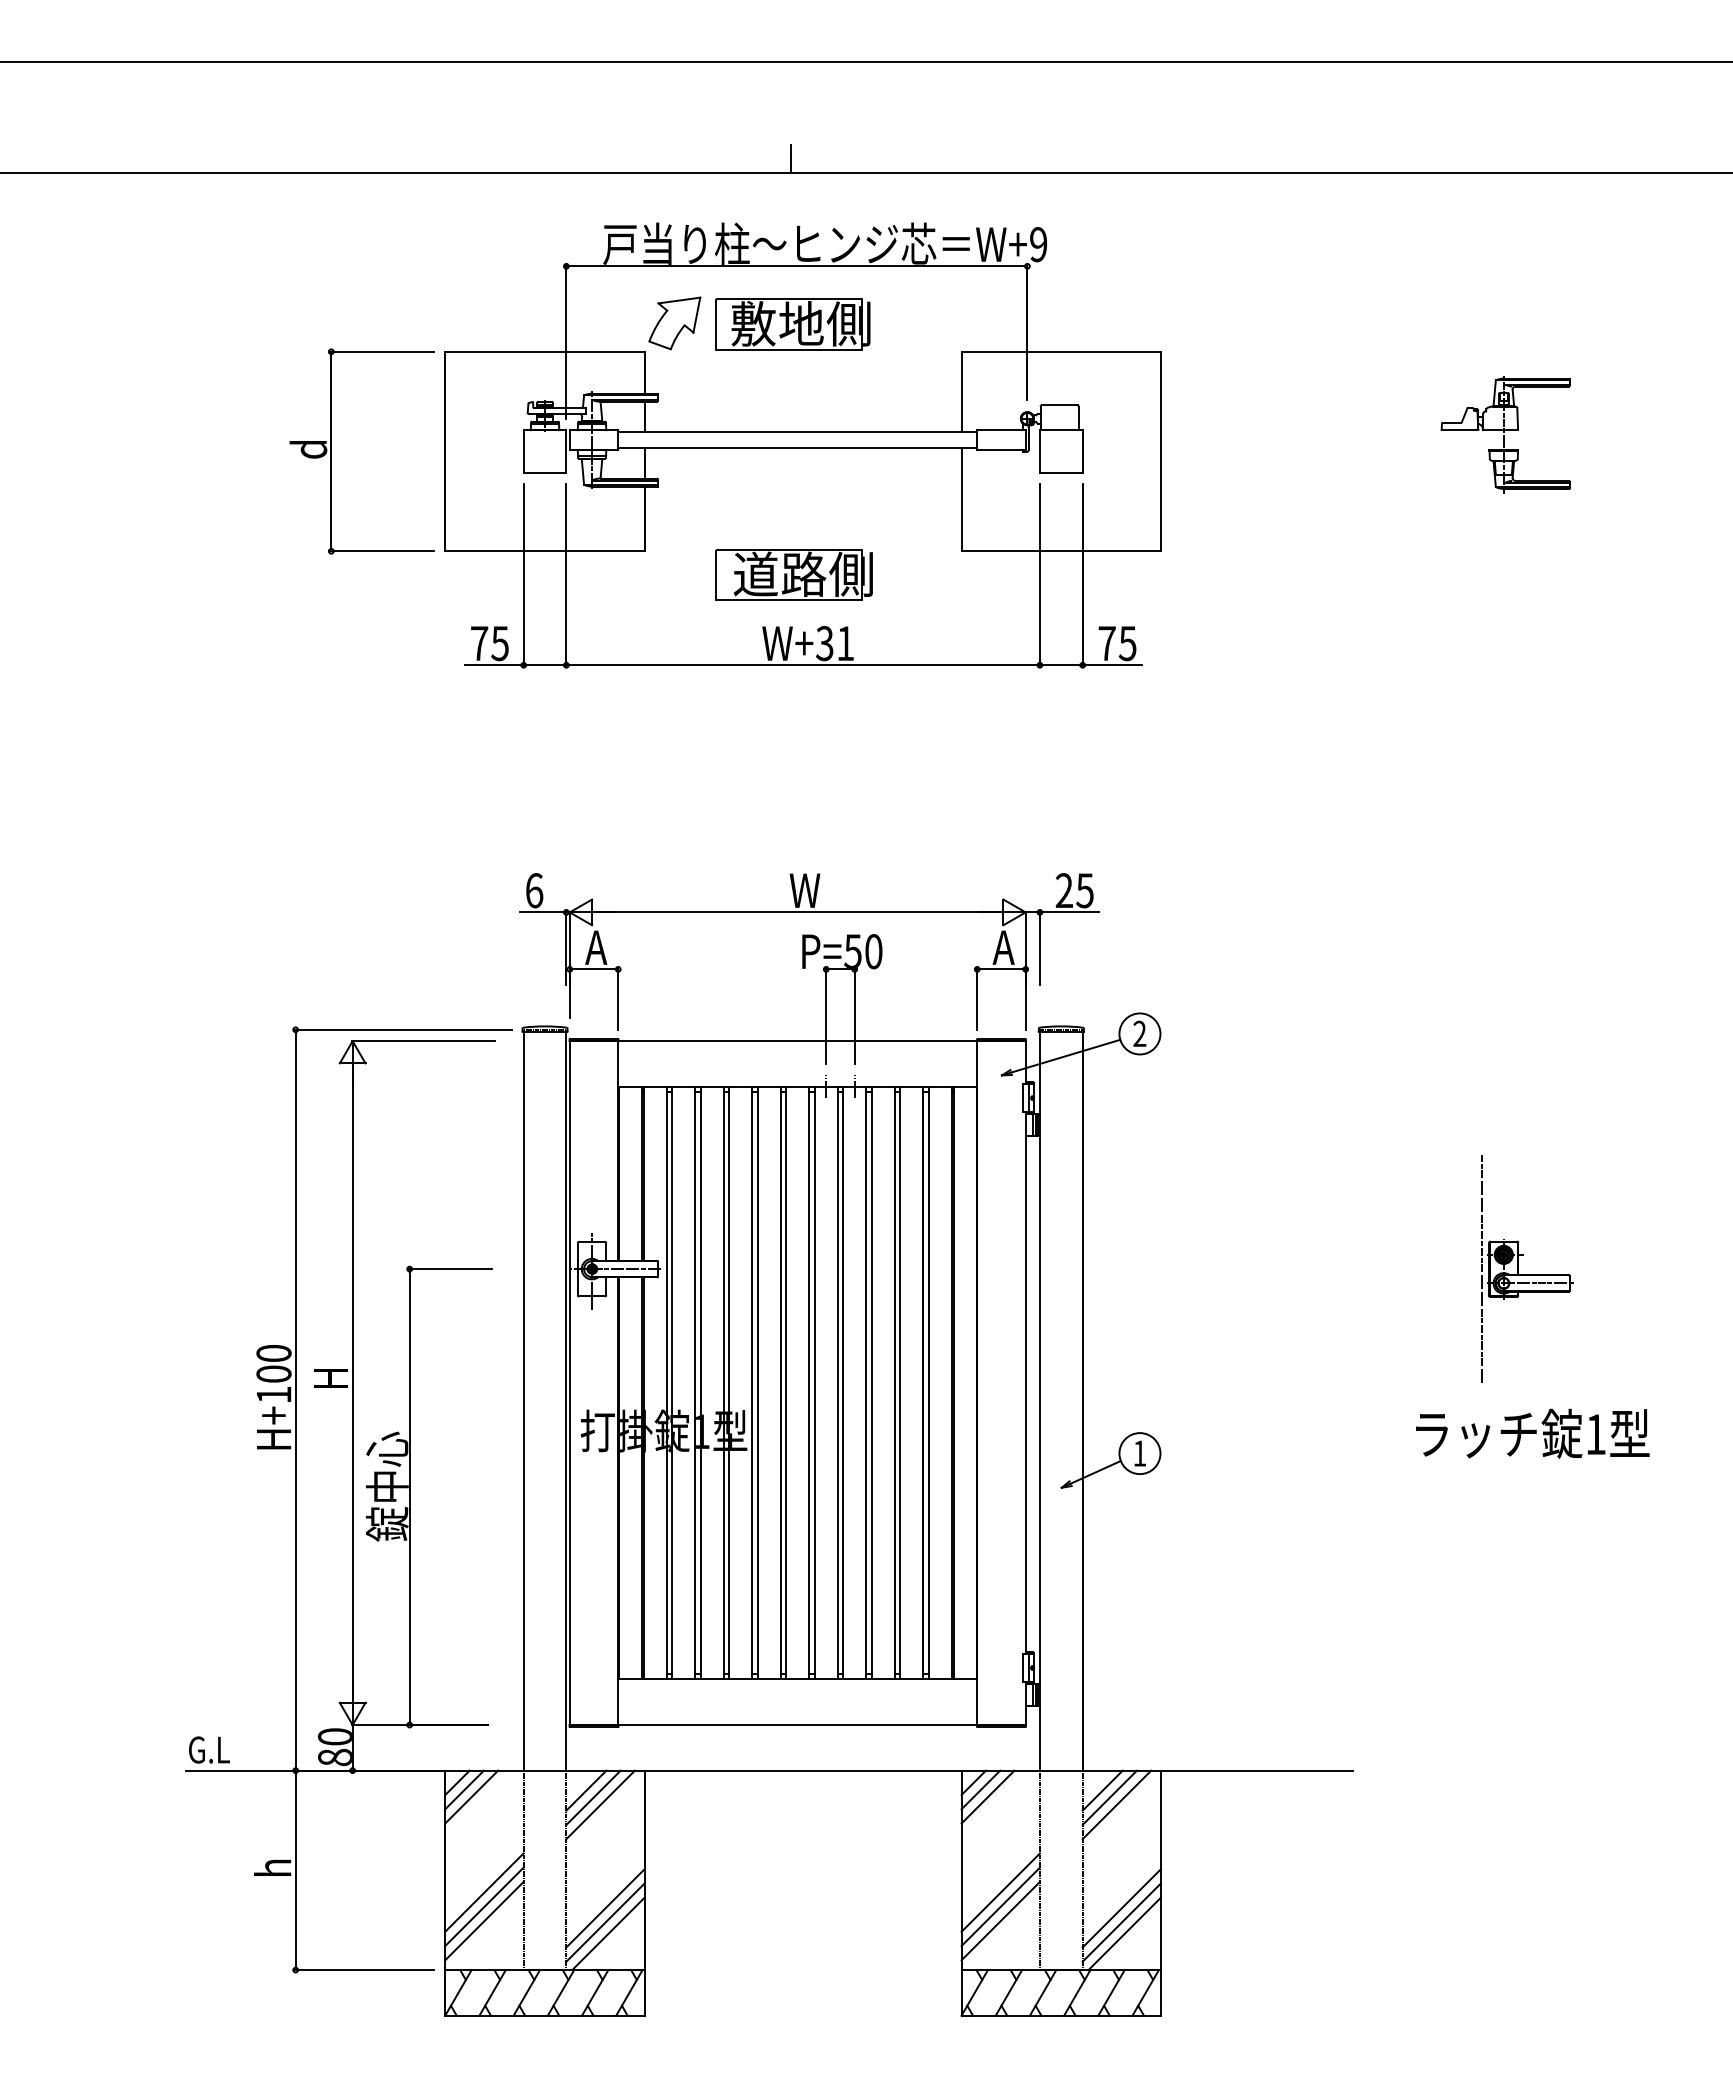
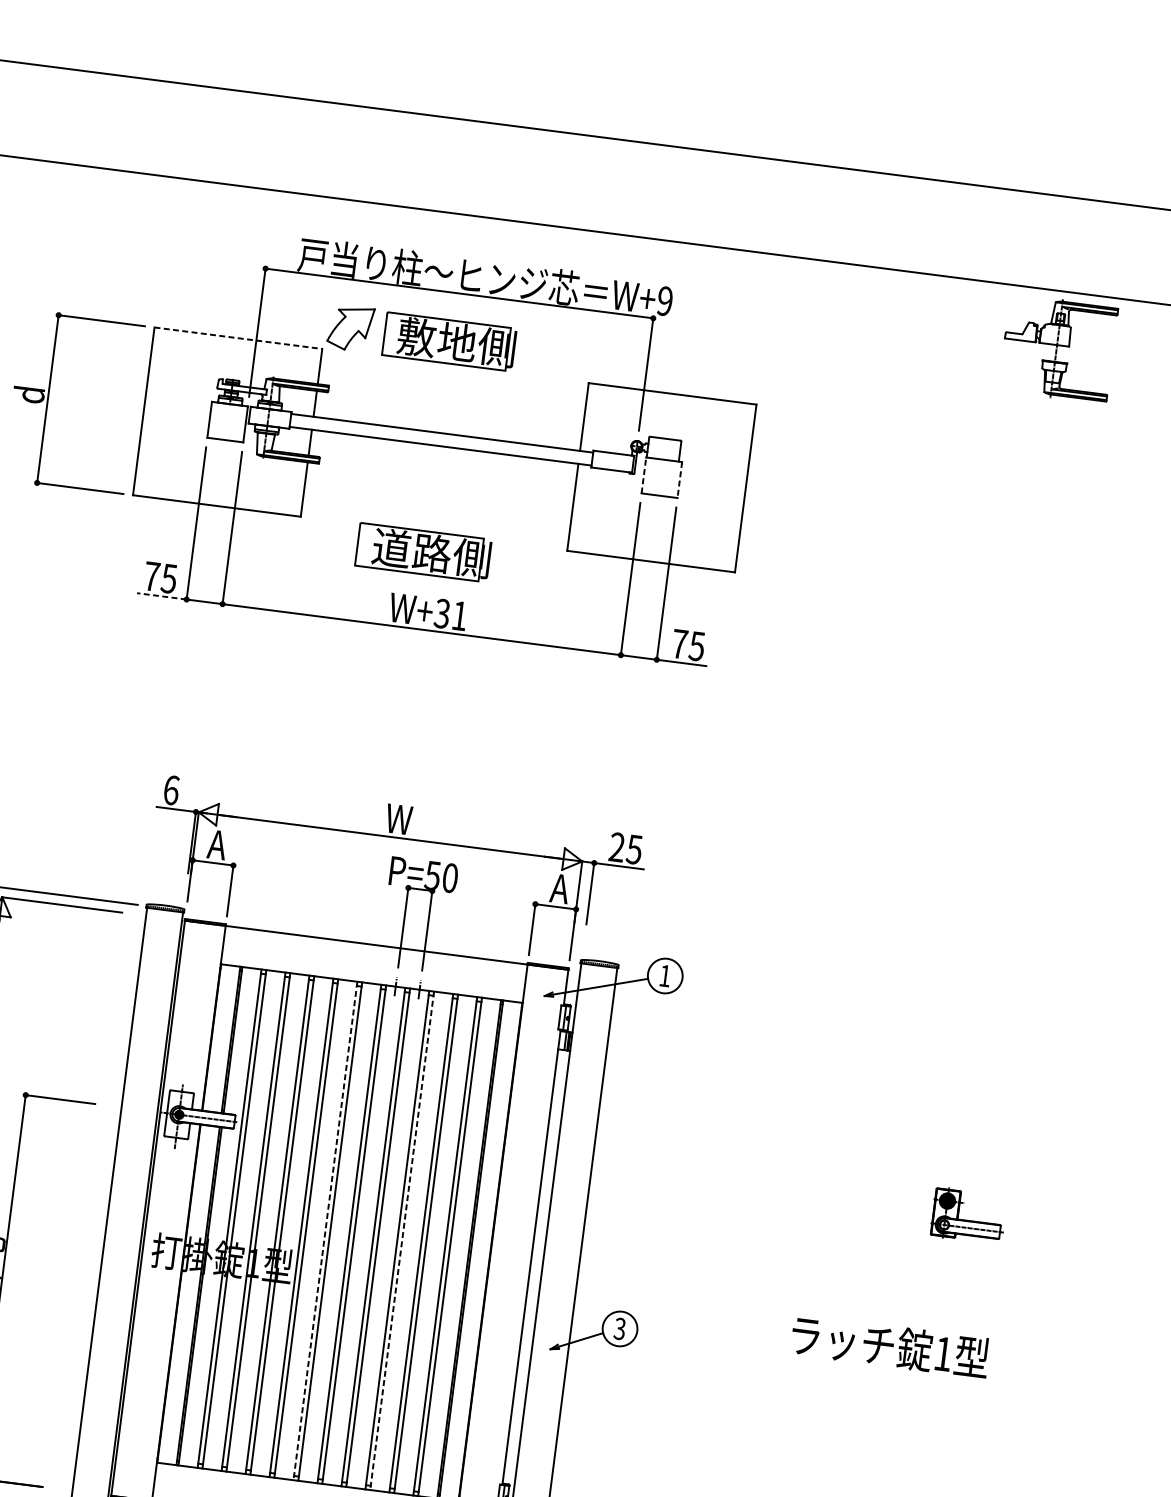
line: (790, 158) -> (465, 202), removed
line: (545, 351) -> (238, 338), solid -> dashed
part: (1505, 434) -> (1058, 348), moved
line: (1039, 451) -> (643, 475), solid -> dashed
line: (1082, 452) -> (679, 480), solid -> dashed
line: (493, 665) -> (161, 596), solid -> dashed
text: (1139, 1033) -> (664, 975), 2 -> 1
line: (1481, 1269) -> (927, 1210), removed
line: (780, 1383) -> (325, 1231), solid -> dashed
line: (871, 1383) -> (401, 1241), solid -> dashed
text: (1532, 1433) -> (890, 1346), moved
text: (1139, 1453) -> (619, 1328), 1 -> 3

